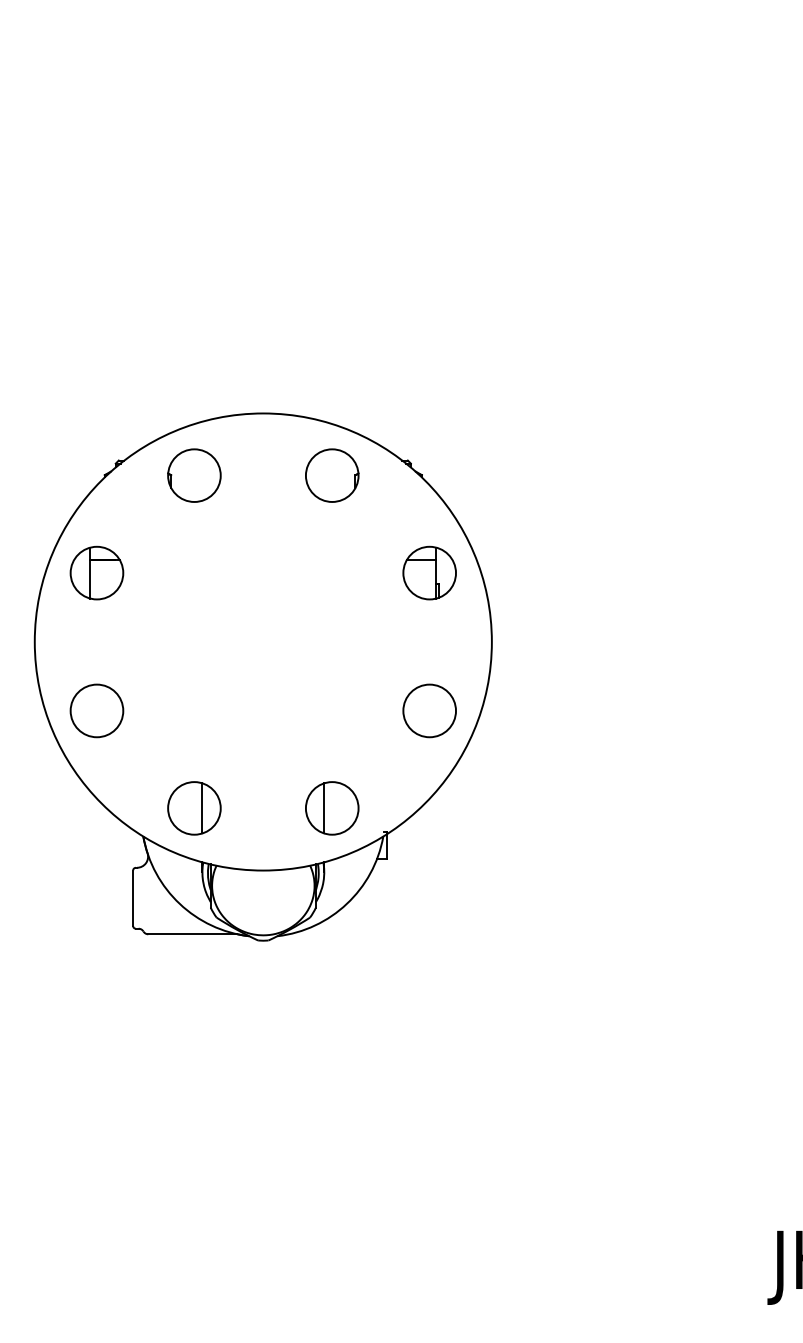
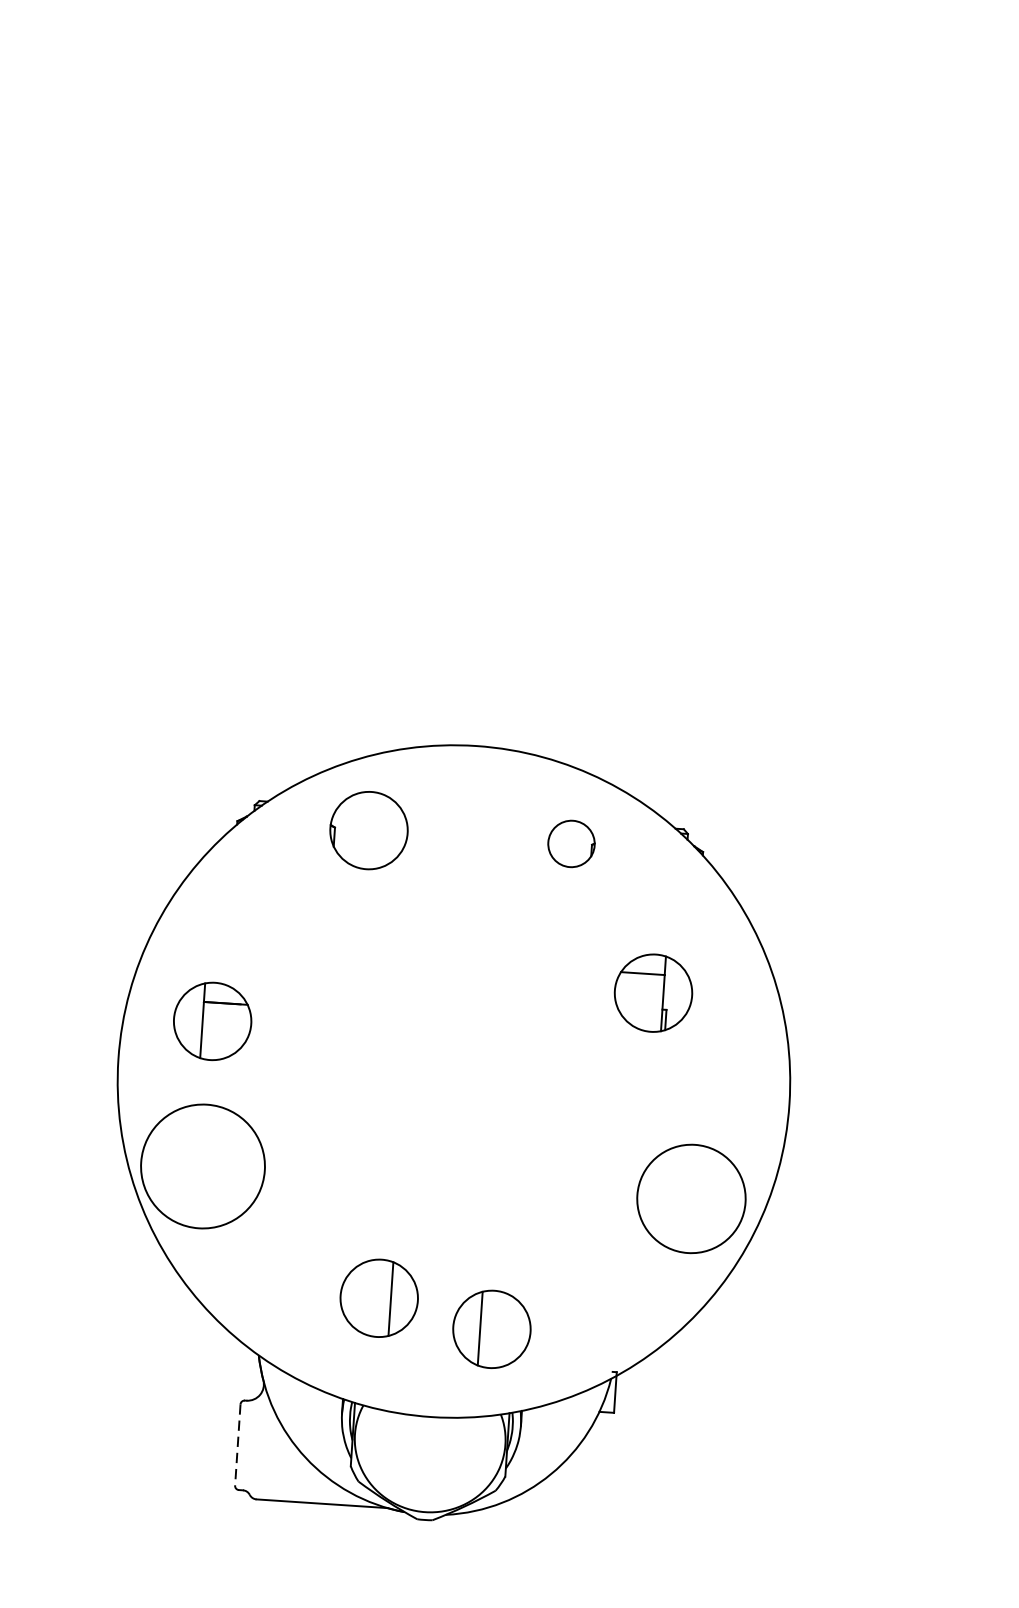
part: (332, 475) -> (571, 843), size x0.6
part: (96, 572) -> (212, 1020), moved
part: (429, 572) -> (653, 992), moved
circle: (96, 710) -> (202, 1165), size x1.6
circle: (429, 710) -> (691, 1198), size x1.4
part: (194, 808) -> (379, 1298), moved
part: (332, 808) -> (492, 1329), moved
line: (133, 898) -> (238, 1445), solid -> dashed

